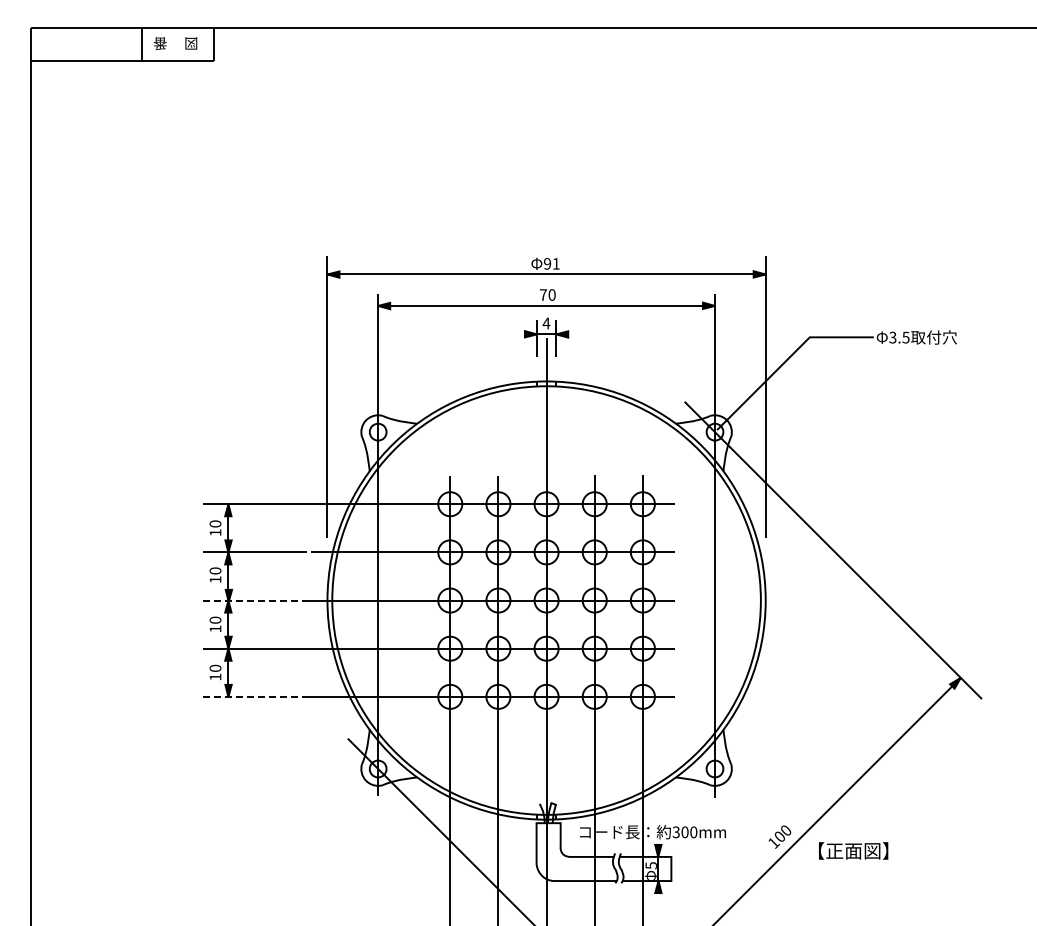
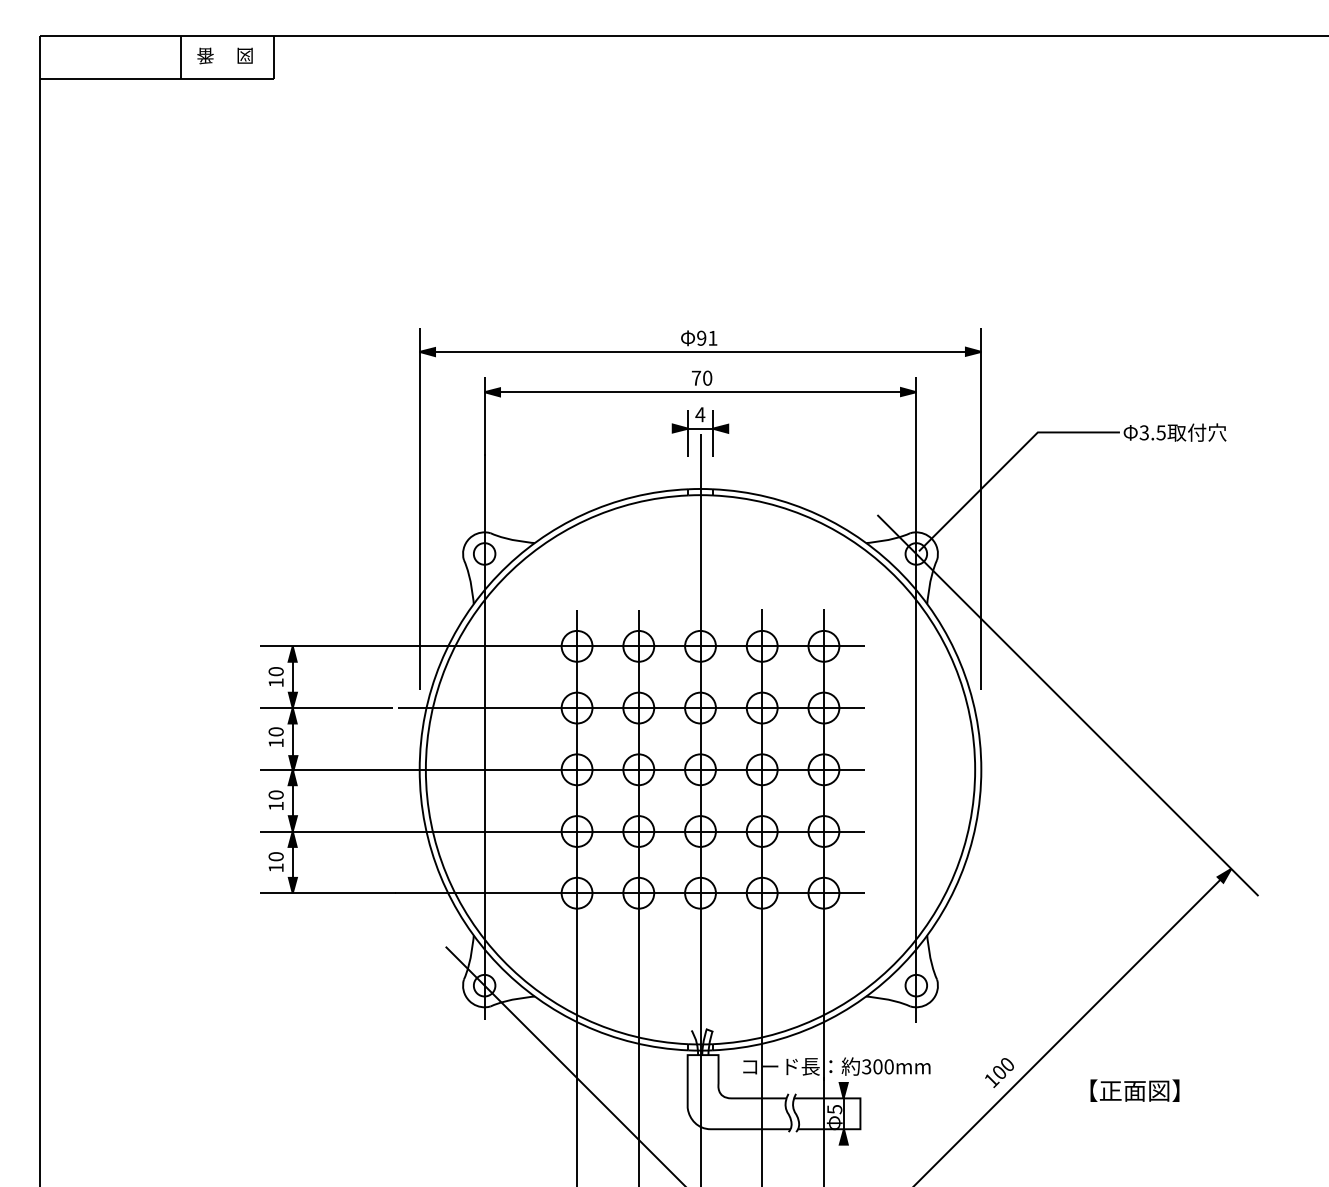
line: (254, 600) -> (326, 769), dashed -> solid
line: (256, 696) -> (328, 892), dashed -> solid
part: (853, 850) -> (1134, 1090), moved

